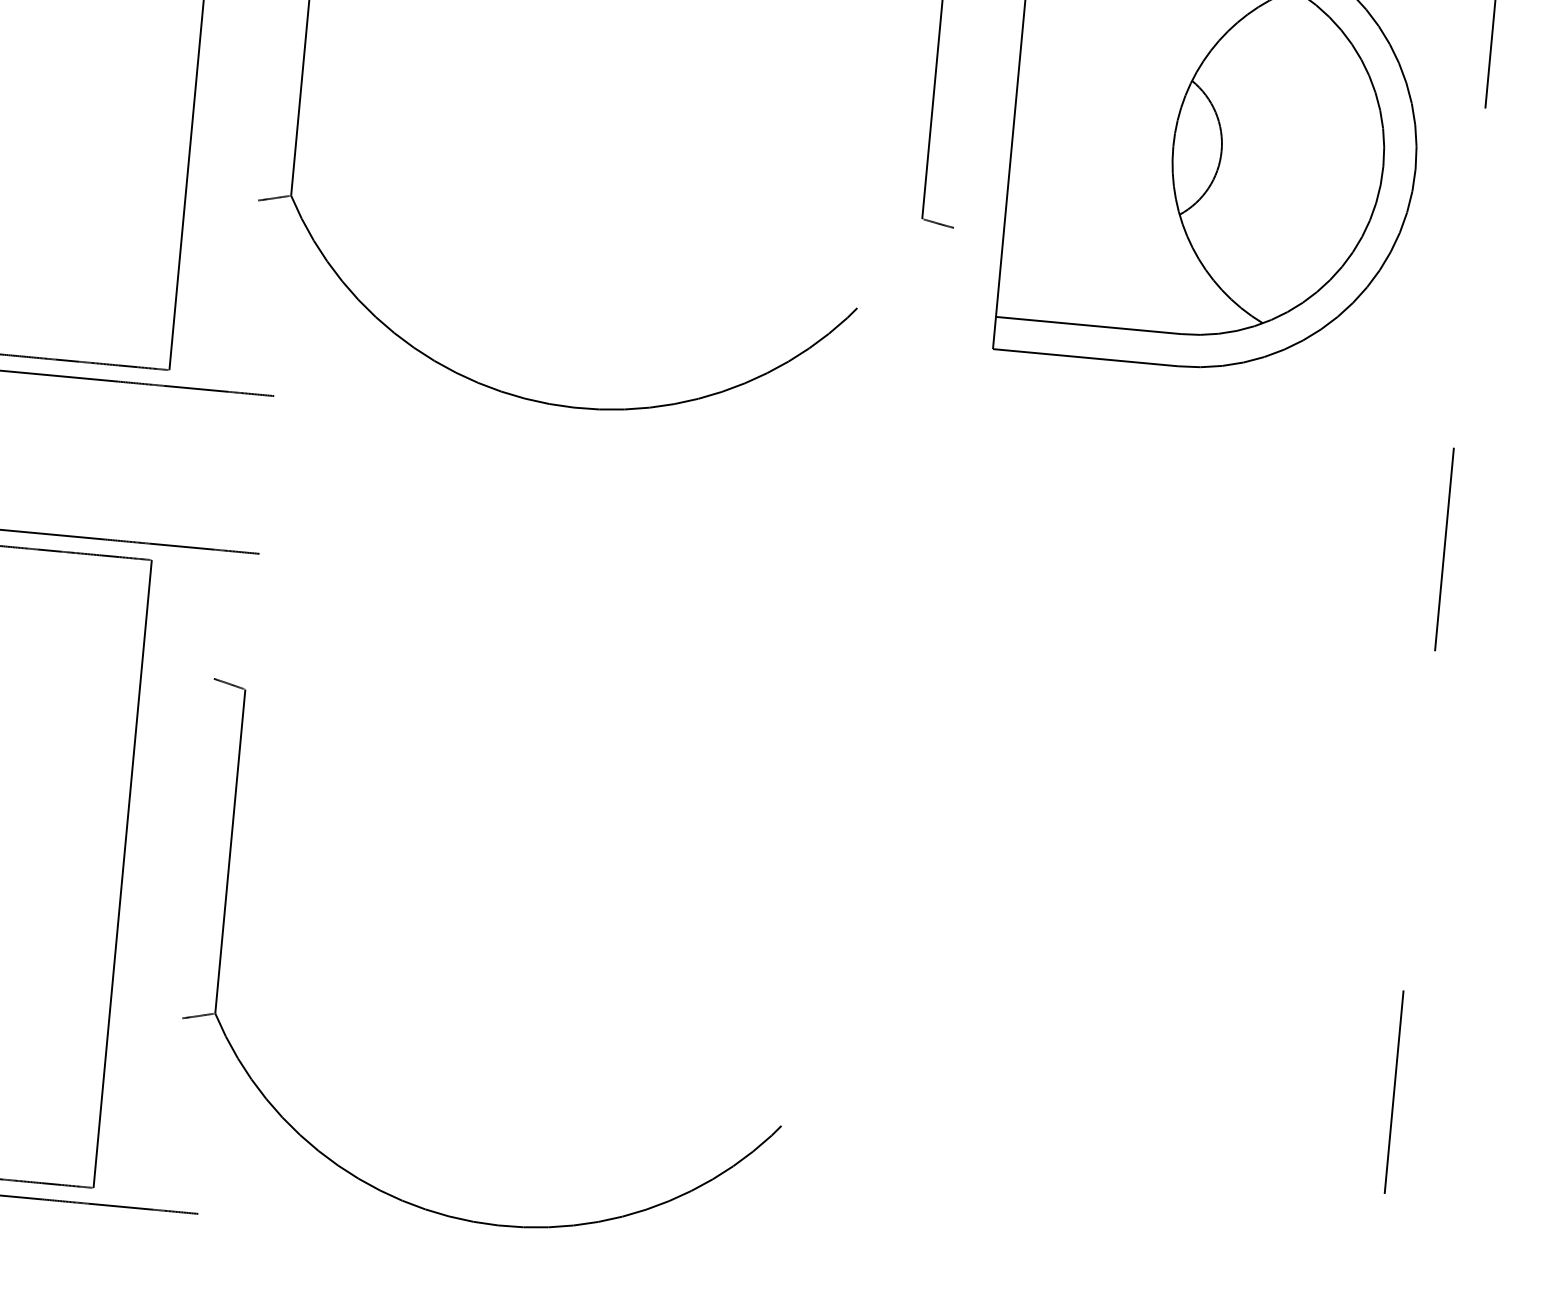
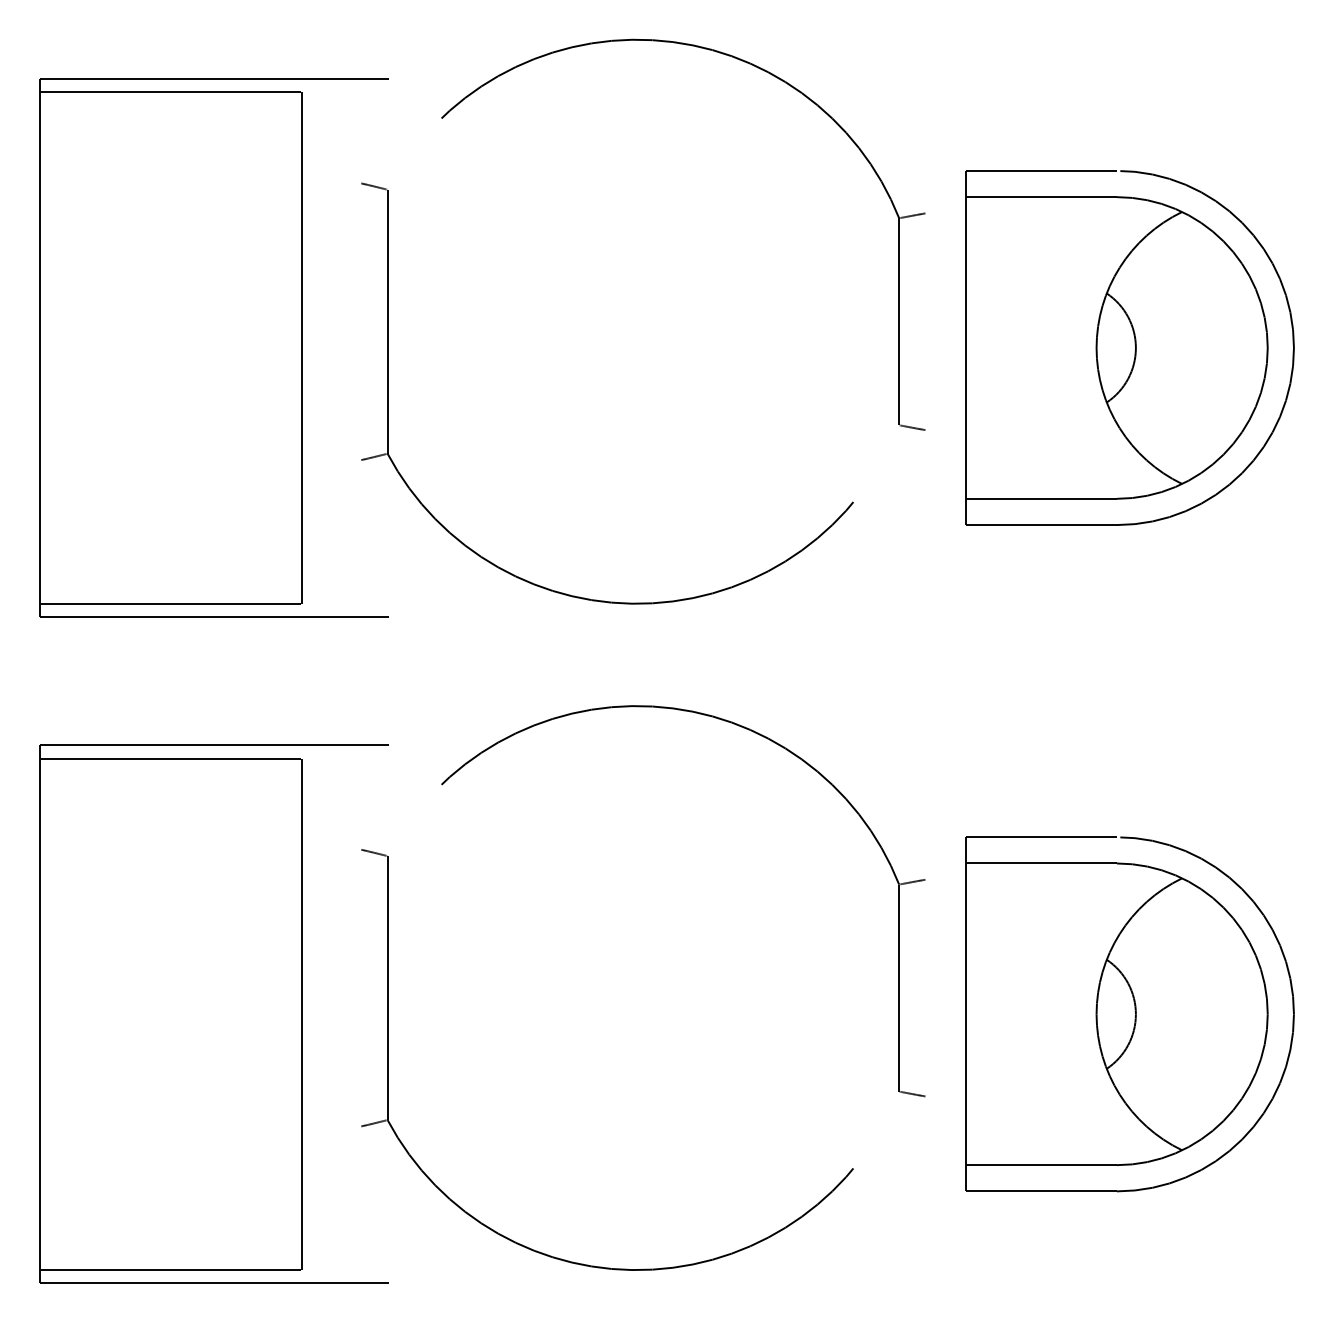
part: (730, 593) -> (772, 742), added
part: (1137, 968) -> (1129, 1014), added

